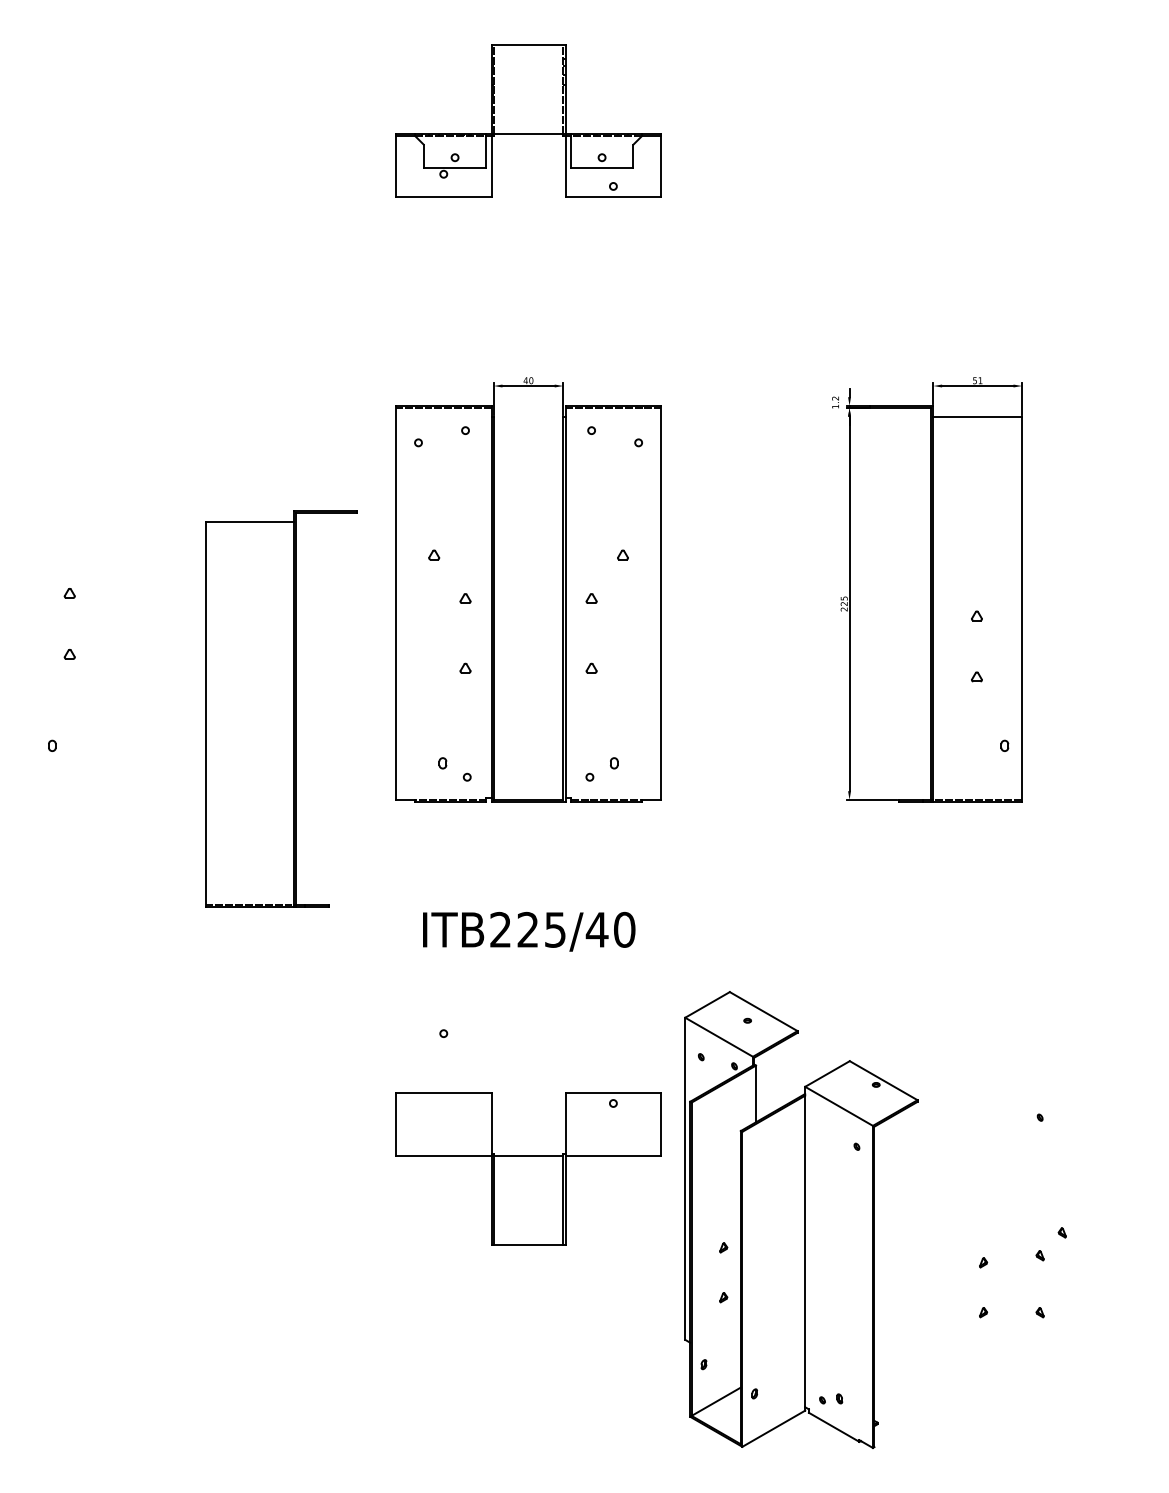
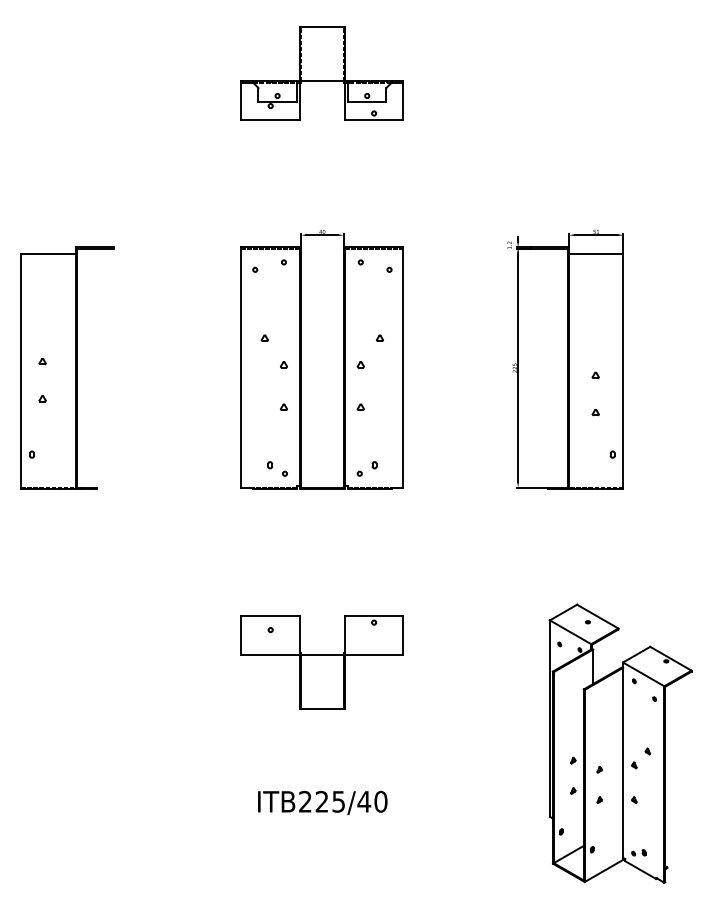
part: (281, 707) -> (67, 367), moved
text: (528, 931) -> (322, 802), moved
part: (527, 1168) -> (321, 662), moved
part: (800, 1219) -> (620, 743), moved

